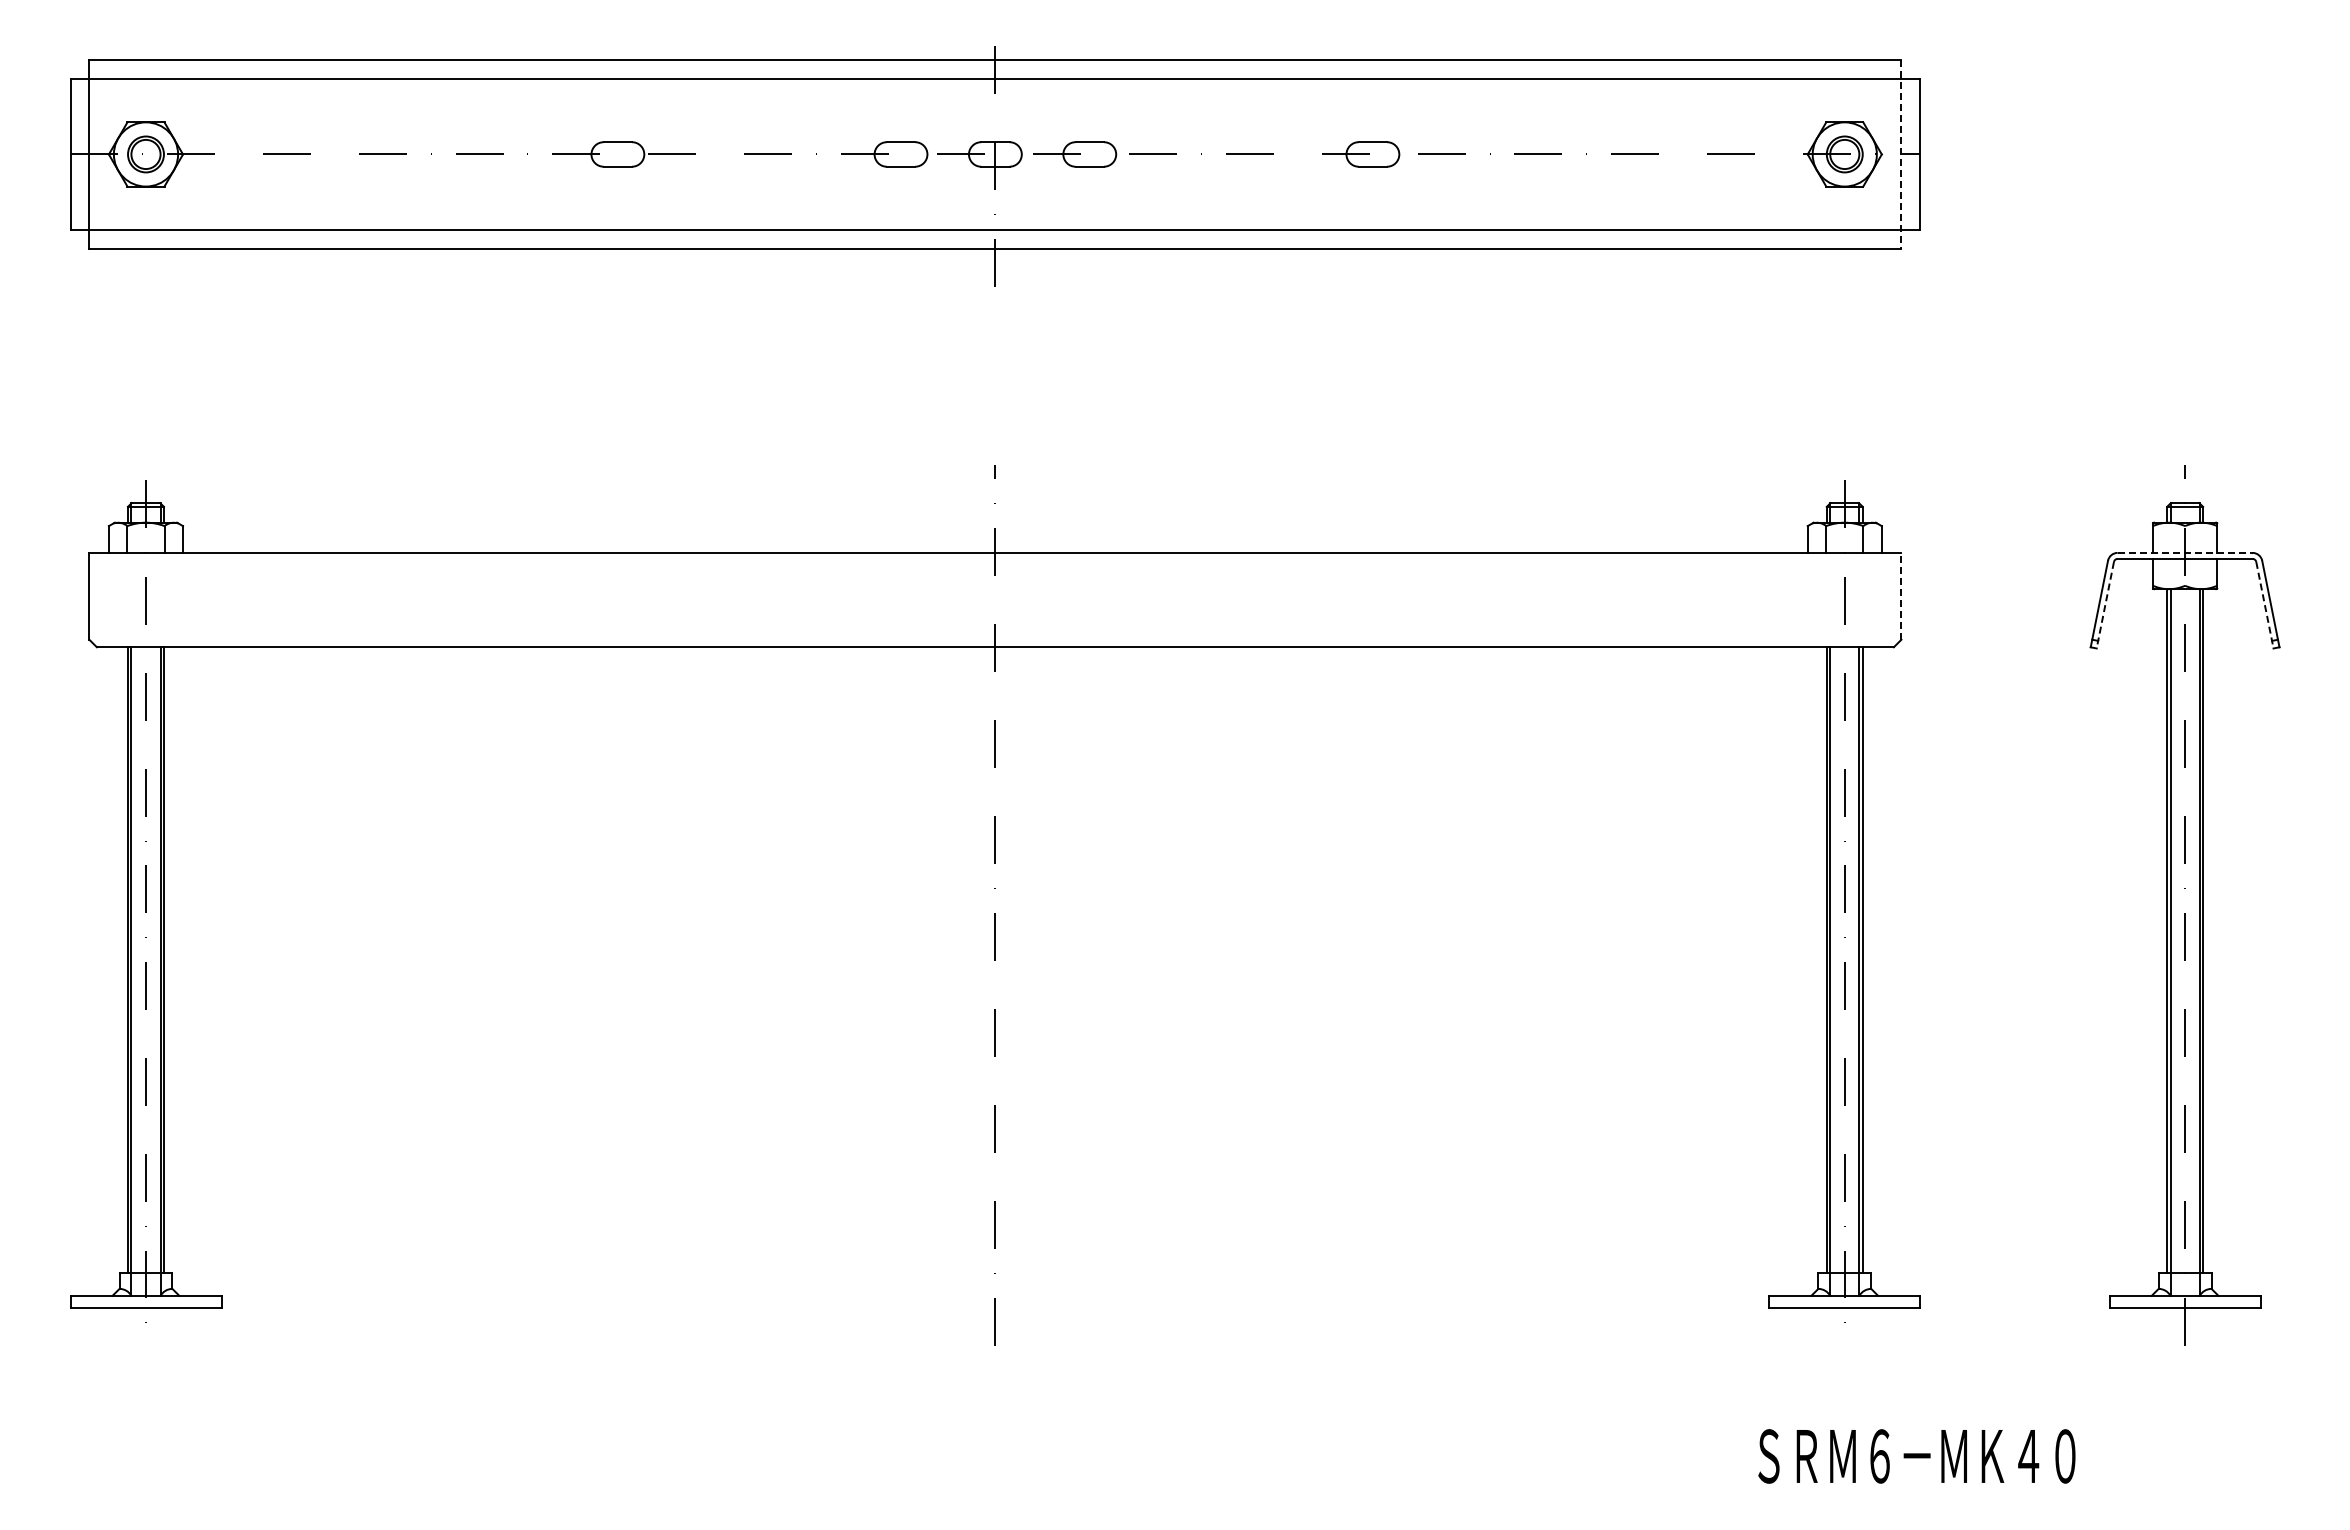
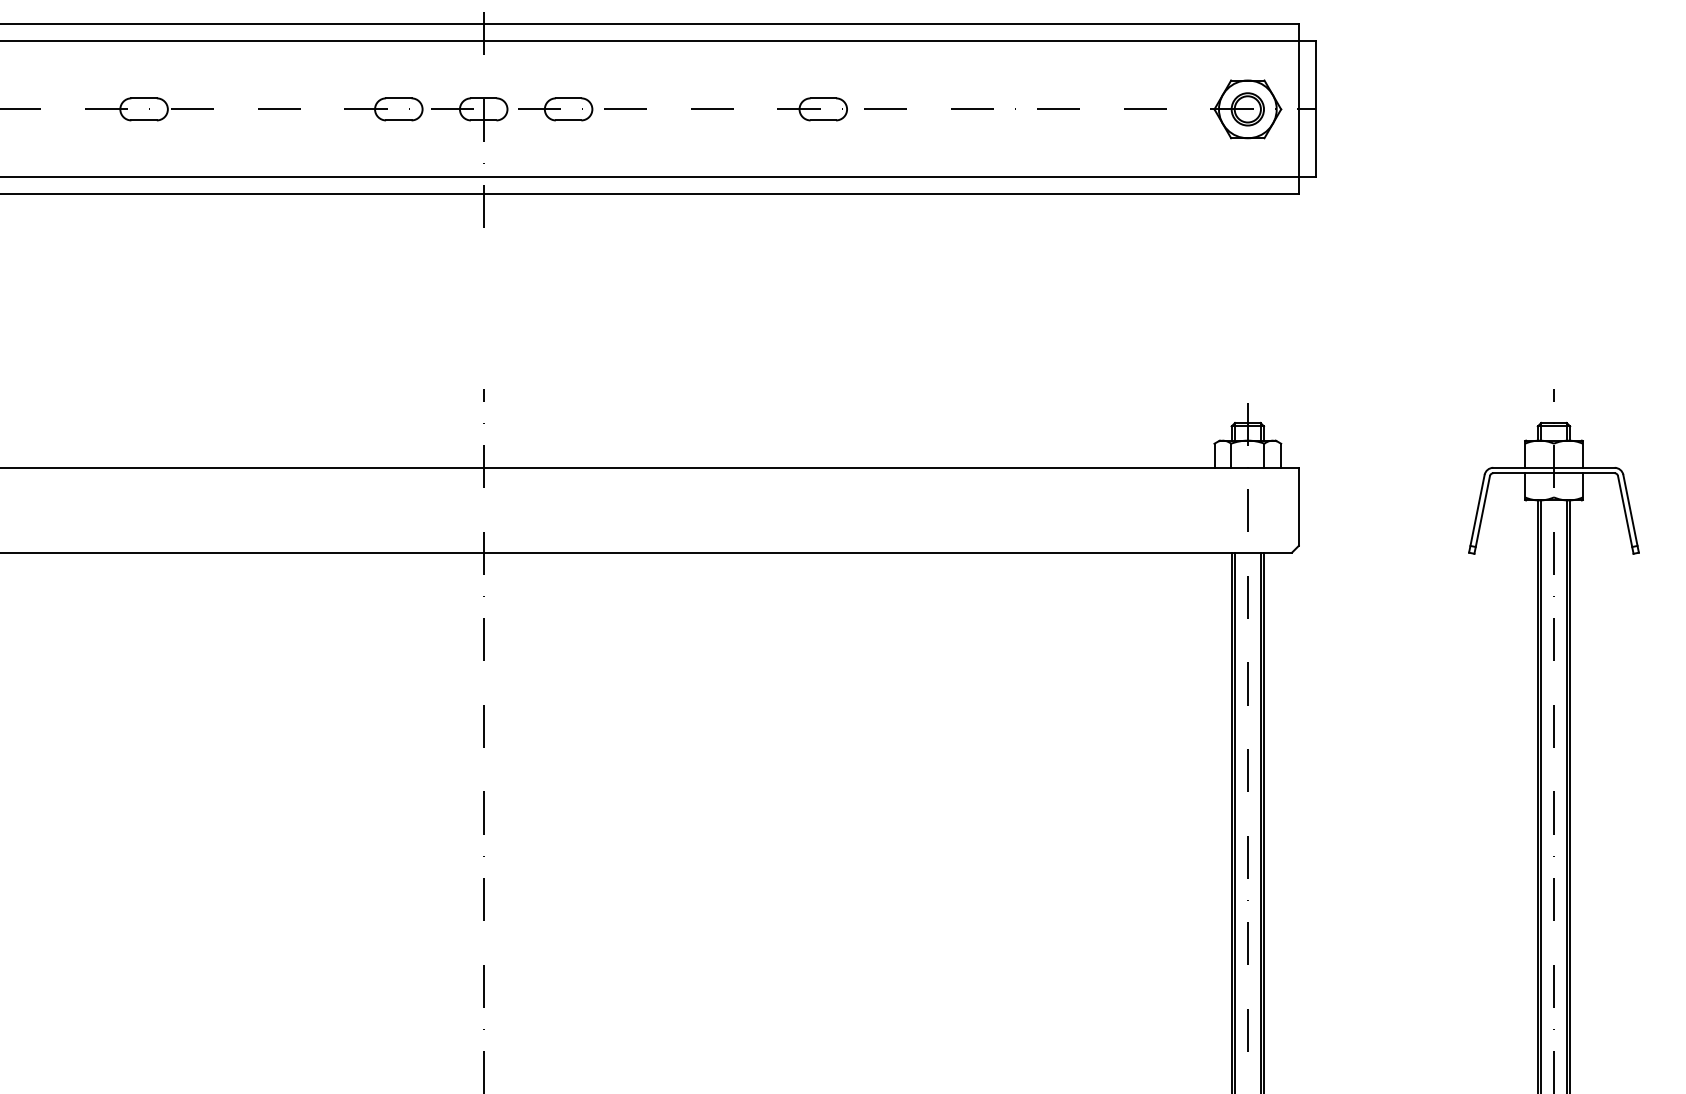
line: (1901, 154) -> (1298, 109), dashed -> solid
line: (2185, 552) -> (1554, 467), dashed -> solid
line: (1901, 595) -> (1298, 506), dashed -> solid
line: (2105, 605) -> (1482, 515), dashed -> solid
line: (2265, 605) -> (1626, 515), dashed -> solid

